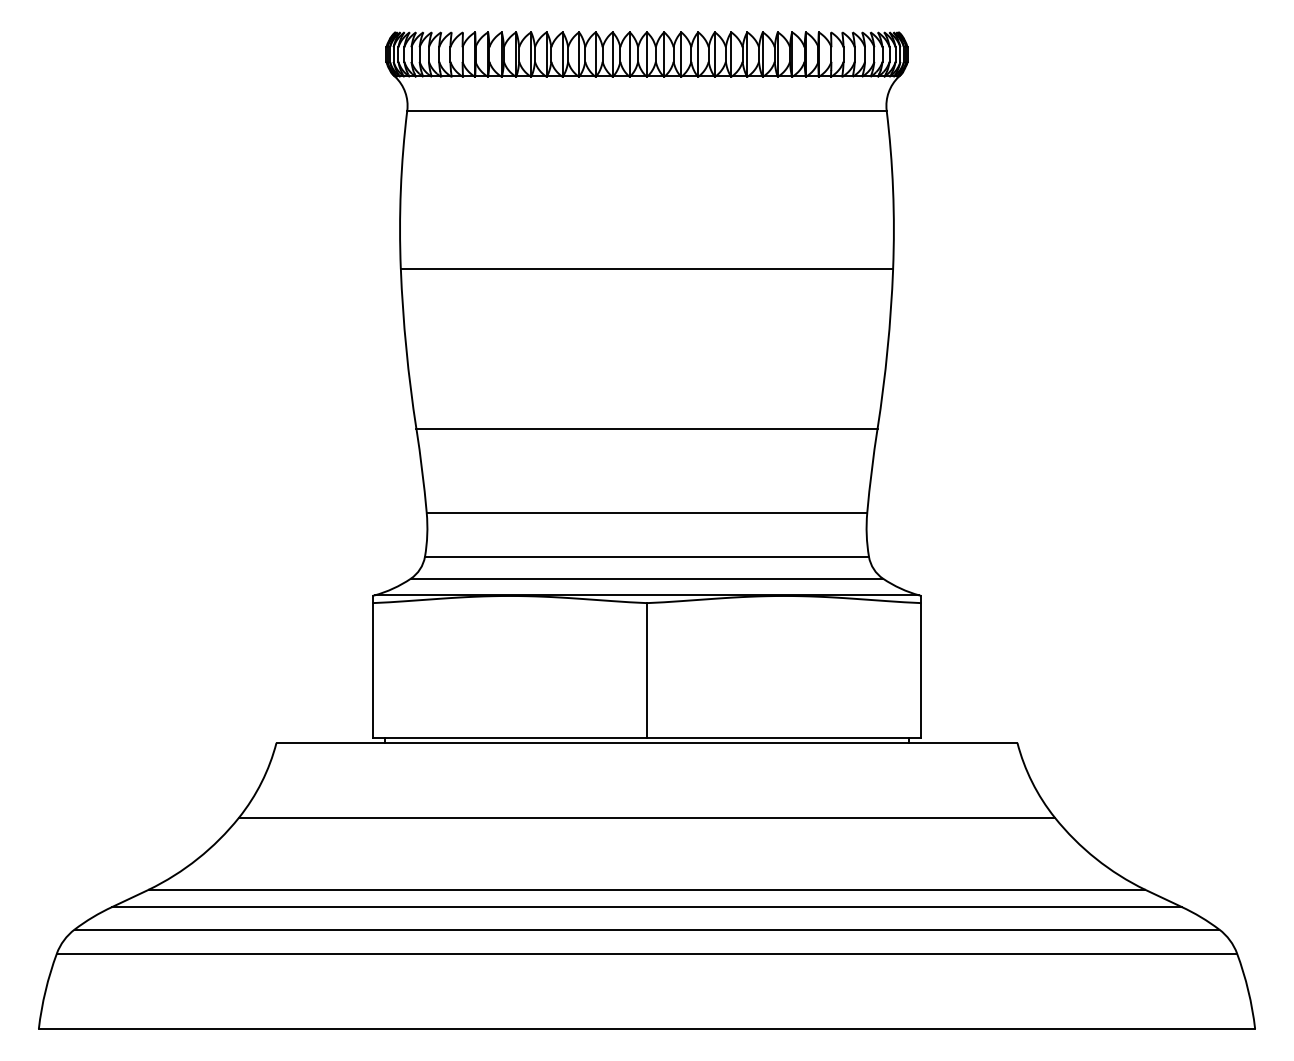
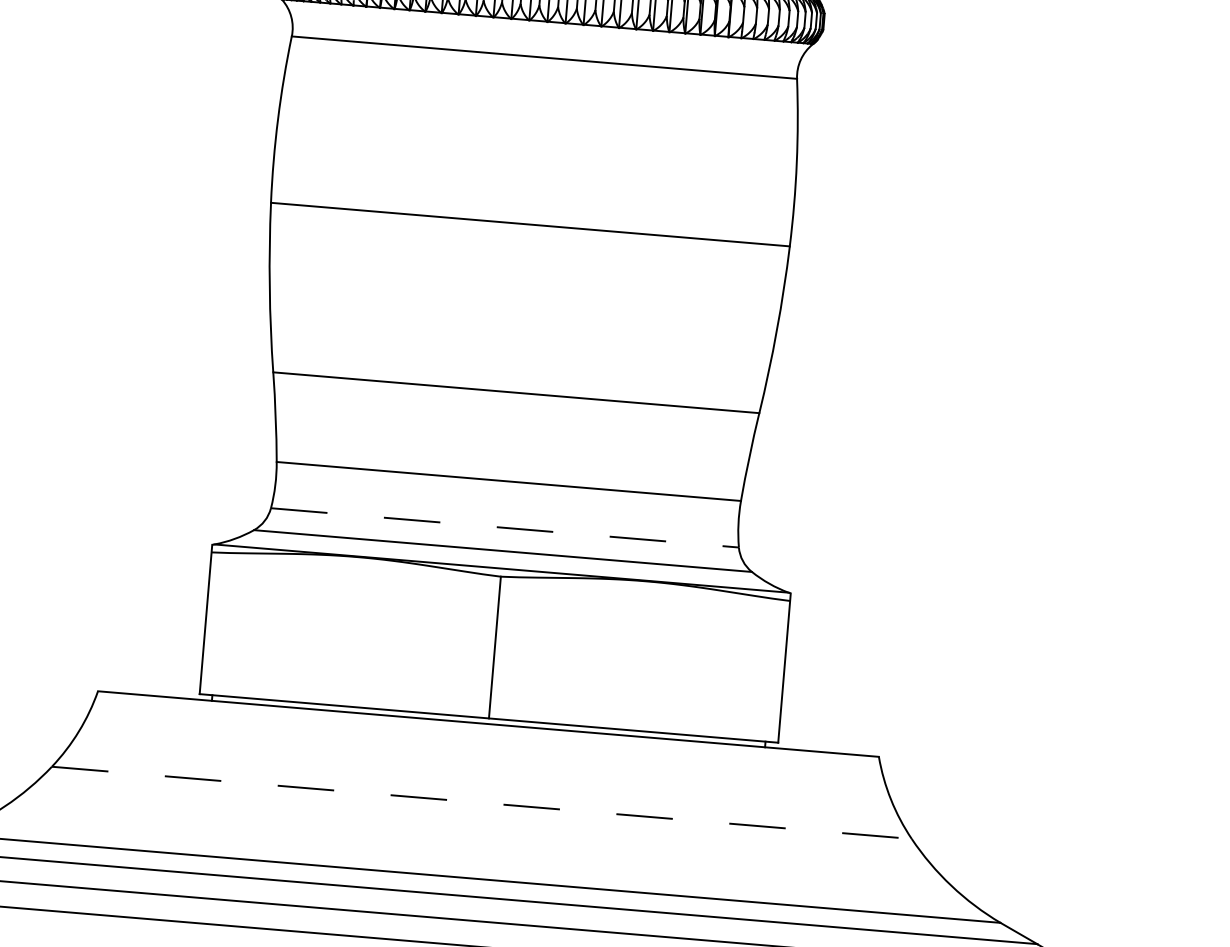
line: (647, 556) -> (505, 527), solid -> dashed
line: (646, 817) -> (481, 802), solid -> dashed

